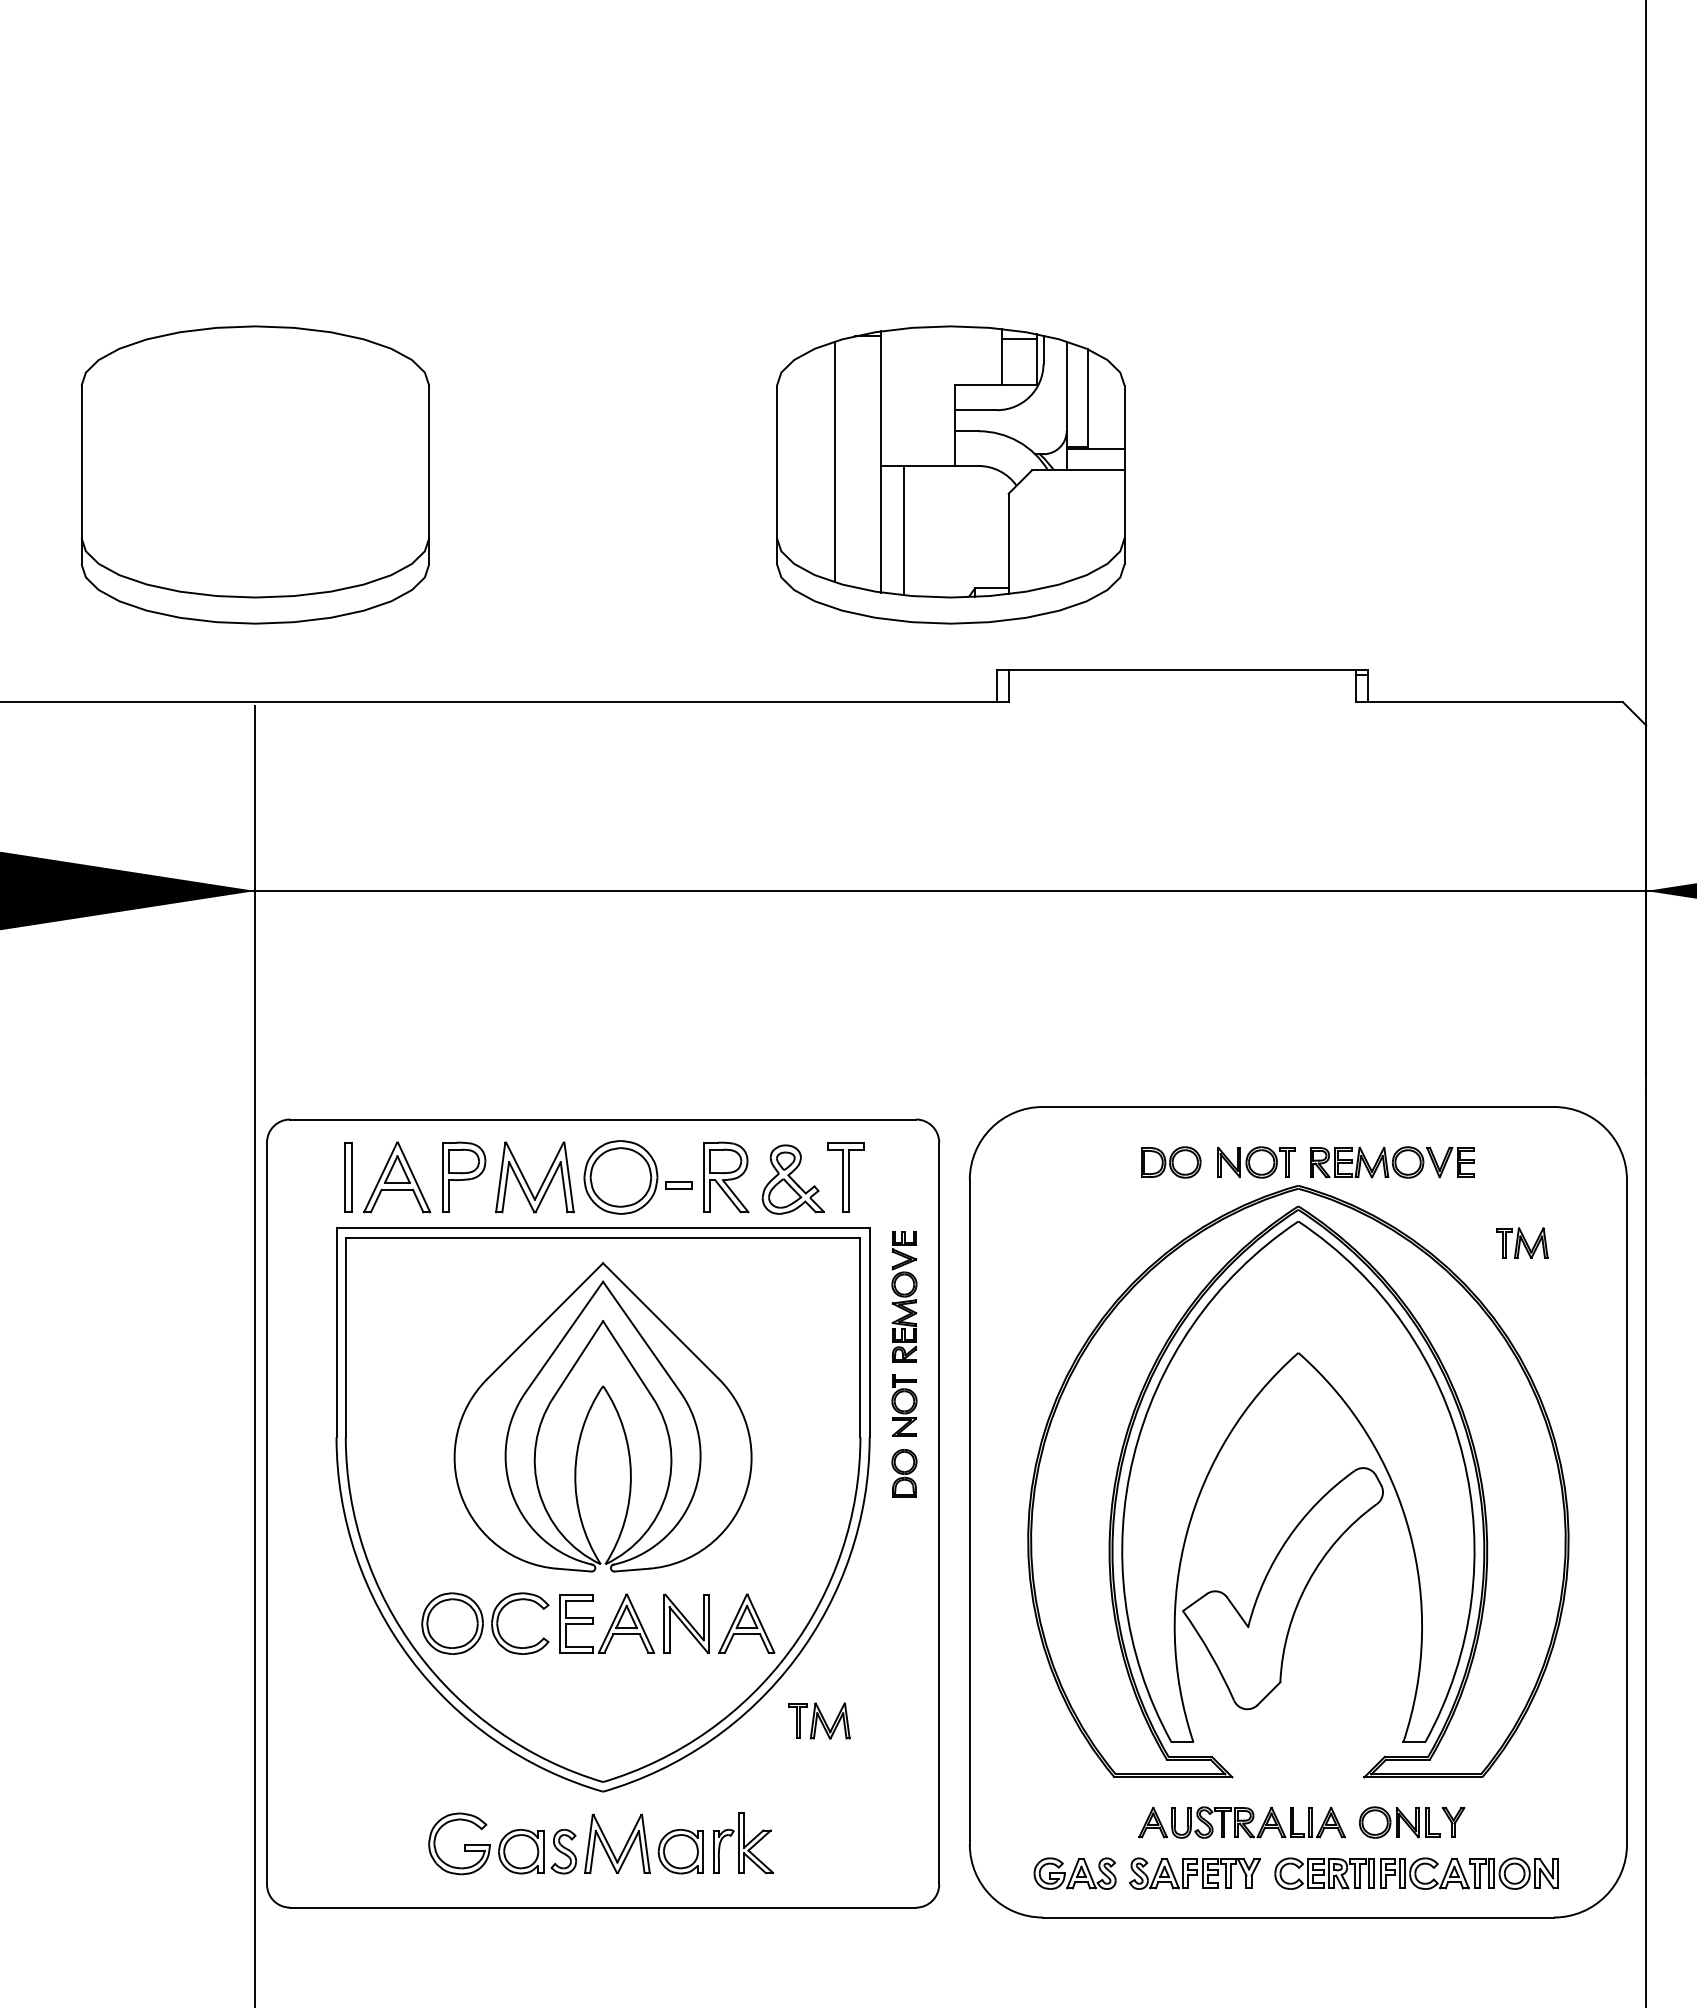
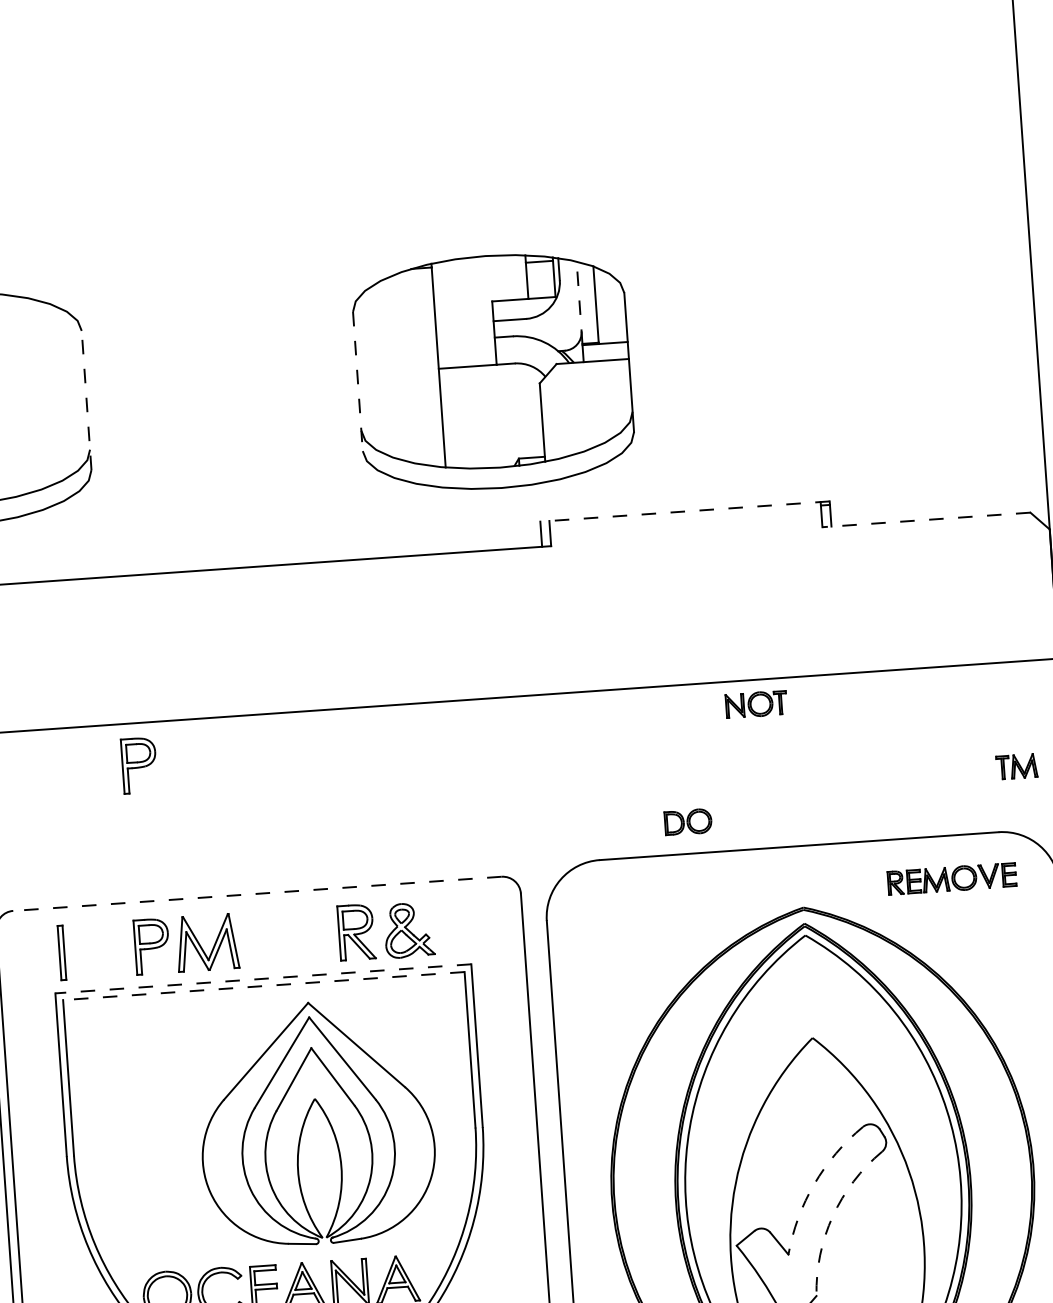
line: (1066, 394) -> (579, 302), solid -> dashed
line: (834, 461) -> (402, 367), removed
line: (429, 474) -> (86, 400), solid -> dashed
line: (776, 475) -> (357, 381), solid -> dashed
line: (904, 530) -> (460, 417), removed
line: (1182, 670) -> (684, 511), solid -> dashed
line: (1489, 702) -> (926, 520), solid -> dashed
part: (464, 944) -> (139, 764), added
line: (603, 1119) -> (257, 893), solid -> dashed
part: (1171, 1162) -> (688, 822), moved
part: (1256, 1162) -> (756, 704), moved
part: (1392, 1162) -> (952, 878), moved
part: (397, 1177) -> (100, 950), removed
part: (637, 1177) -> (287, 937), removed
part: (845, 1177) -> (449, 925), removed
line: (603, 1228) -> (263, 978), solid -> dashed
line: (602, 1237) -> (263, 985), solid -> dashed
part: (1522, 1242) -> (1017, 766), moved
part: (904, 1296) -> (502, 1015), removed
part: (904, 1405) -> (508, 1100), removed
part: (590, 1411) -> (306, 1119), moved
part: (904, 1473) -> (511, 1153), removed
arc: (1287, 1539) -> (814, 1184), solid -> dashed
arc: (1308, 1582) -> (833, 1216), solid -> dashed

